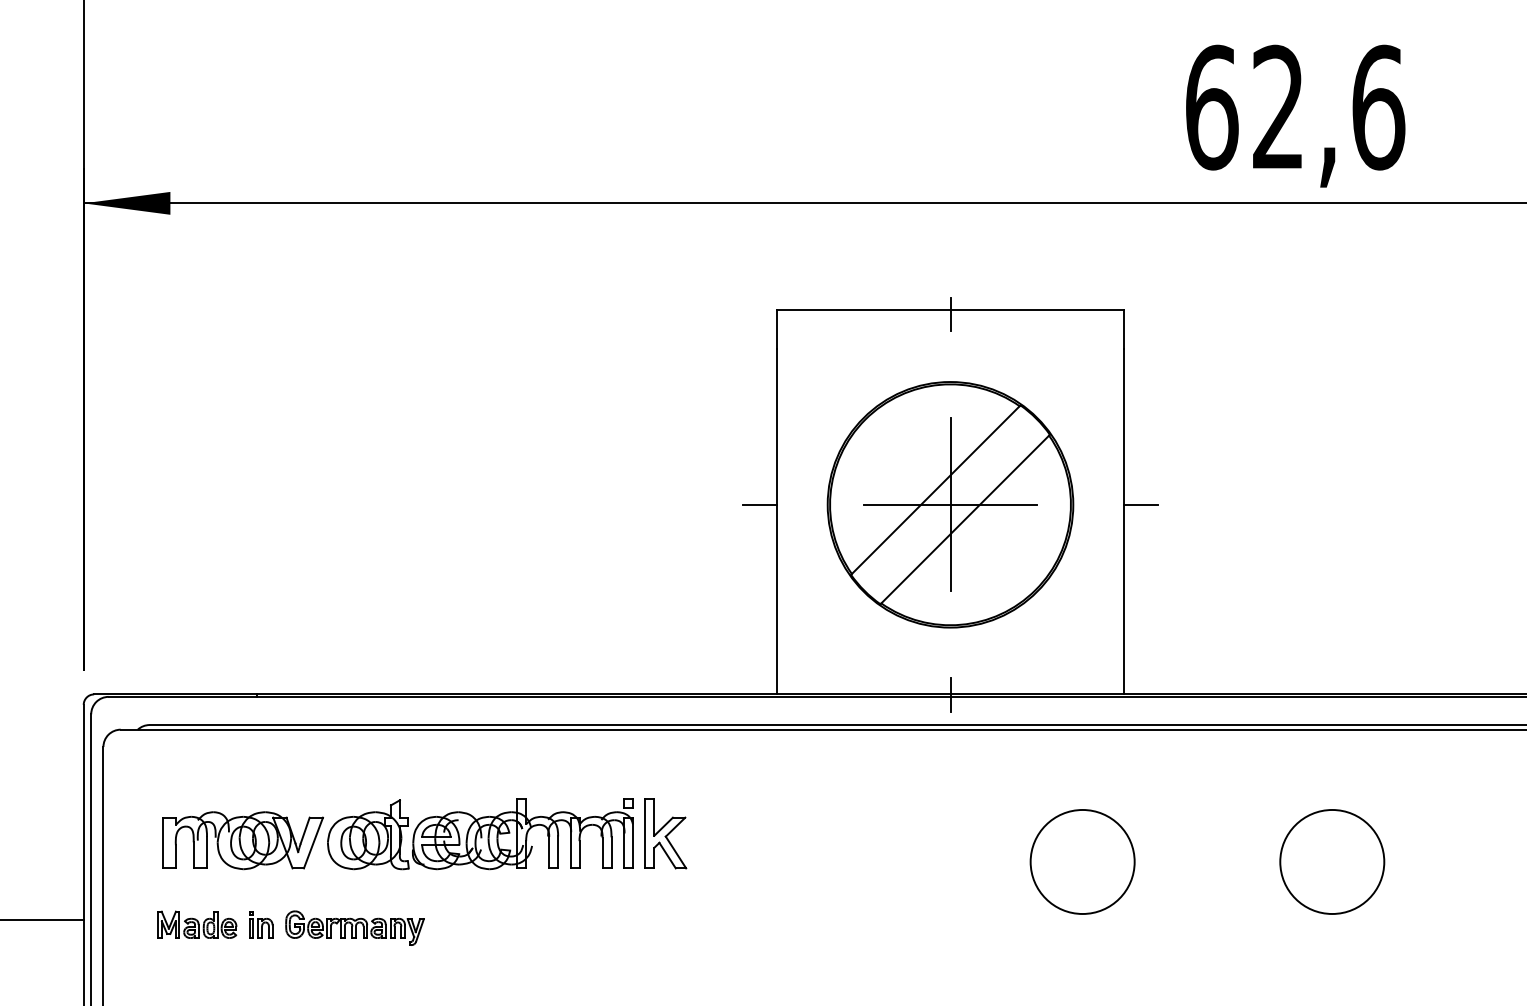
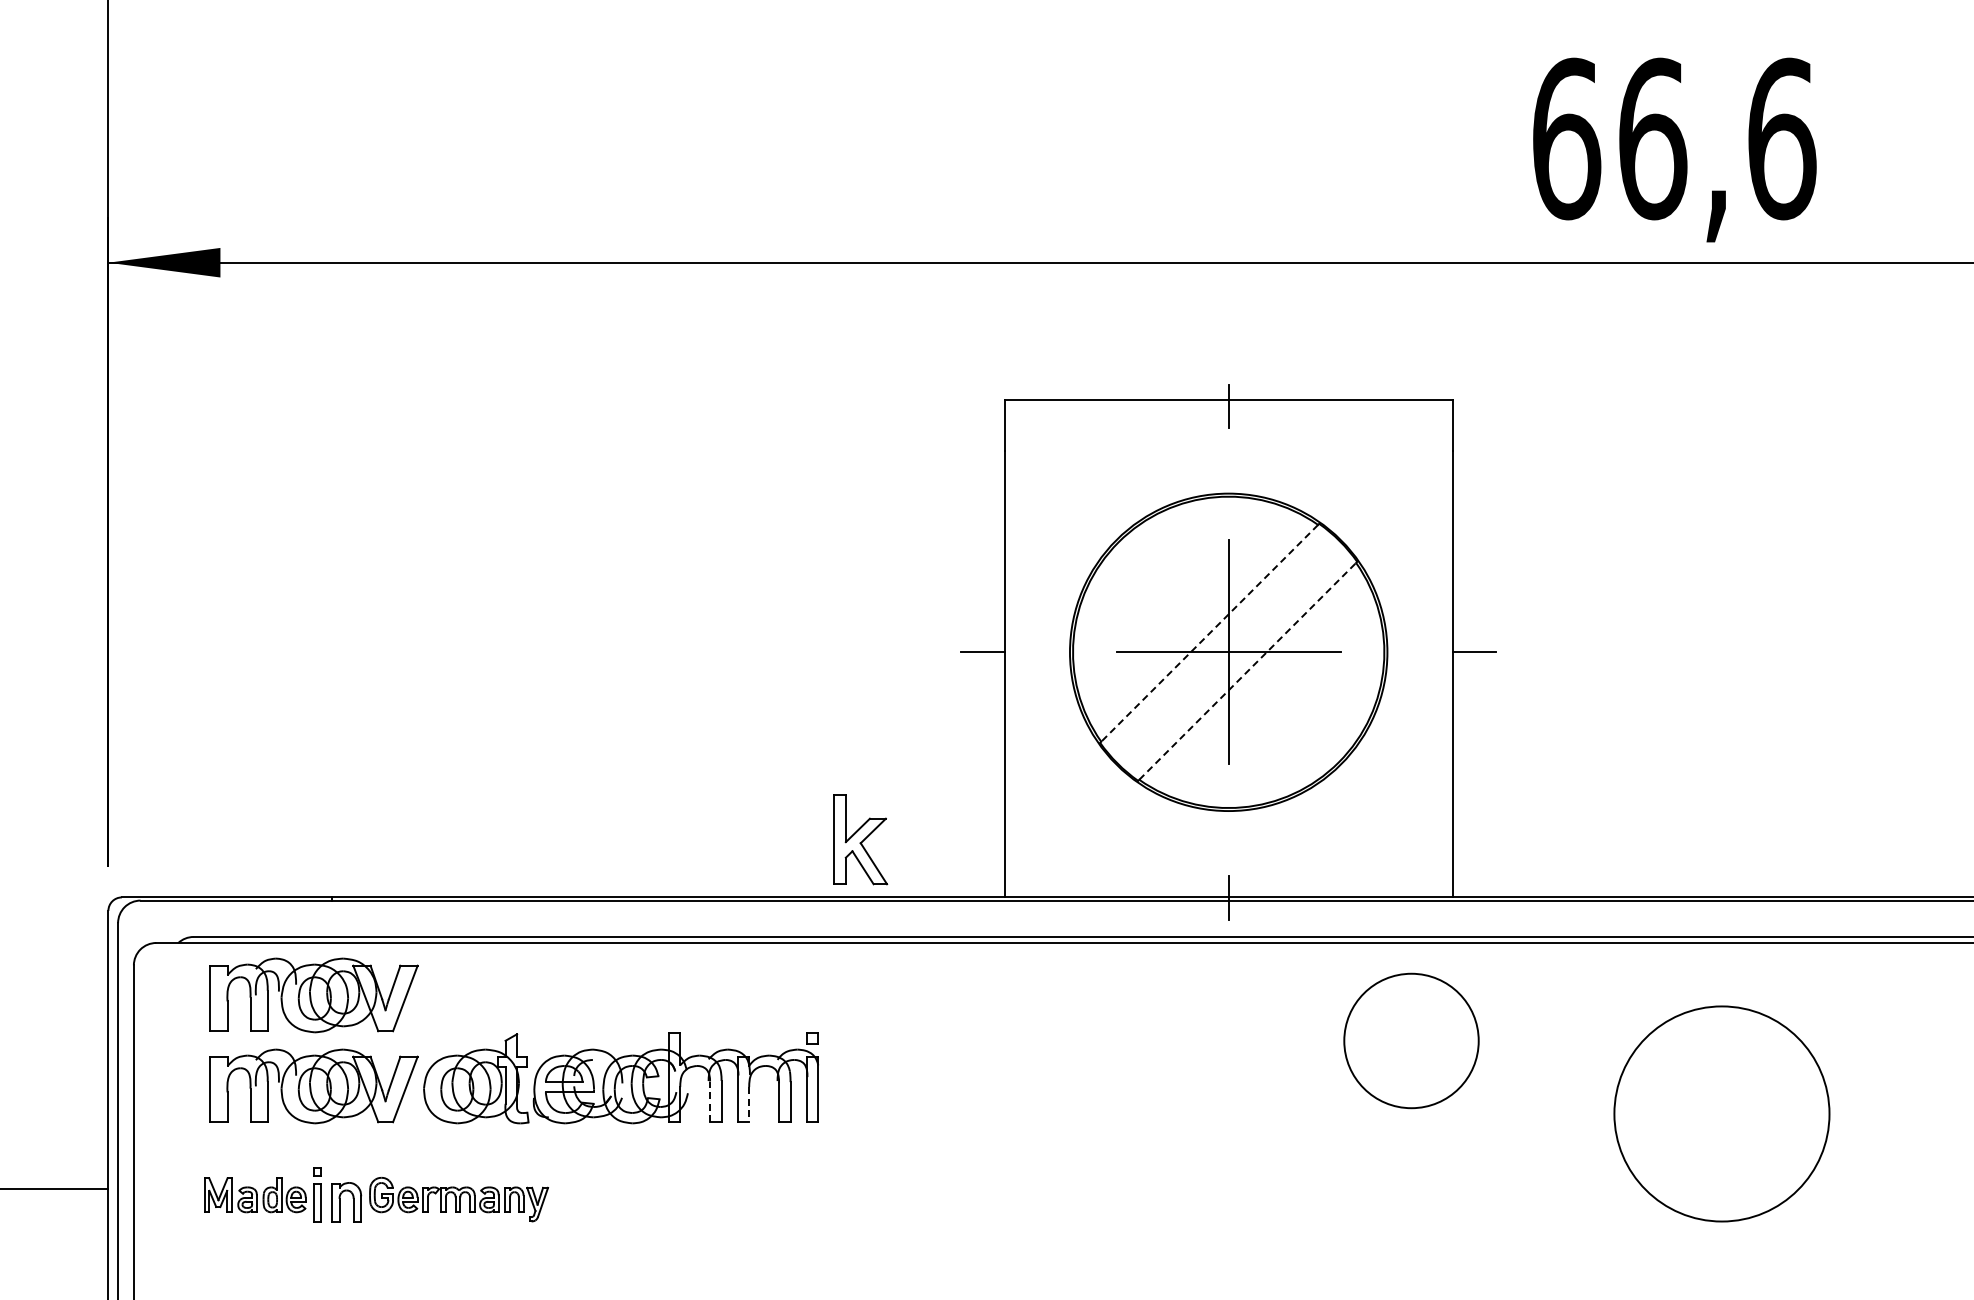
text: (1279, 107) -> (1653, 138), 62,6 -> 66,6
line: (935, 490) -> (1209, 633), solid -> dashed
line: (965, 519) -> (1248, 671), solid -> dashed
part: (242, 770) -> (313, 995), added
part: (665, 833) -> (860, 839), moved
line: (549, 852) -> (710, 1101), solid -> dashed
line: (579, 854) -> (749, 1104), solid -> dashed
circle: (1082, 861) -> (1411, 1040), moved
circle: (1332, 861) -> (1722, 1113), size x1.6
part: (260, 924) -> (337, 1194), size x1.6

